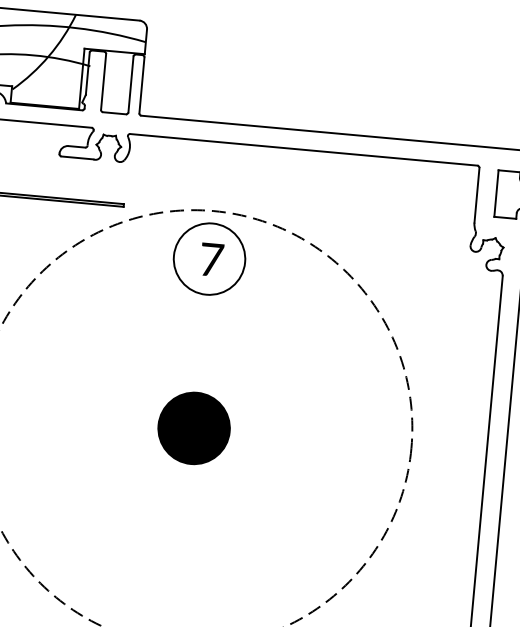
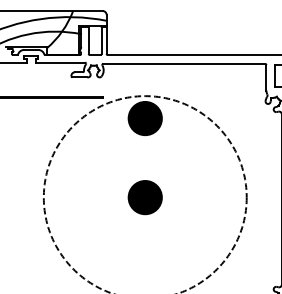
fill: (207, 258) -> (144, 118), added

